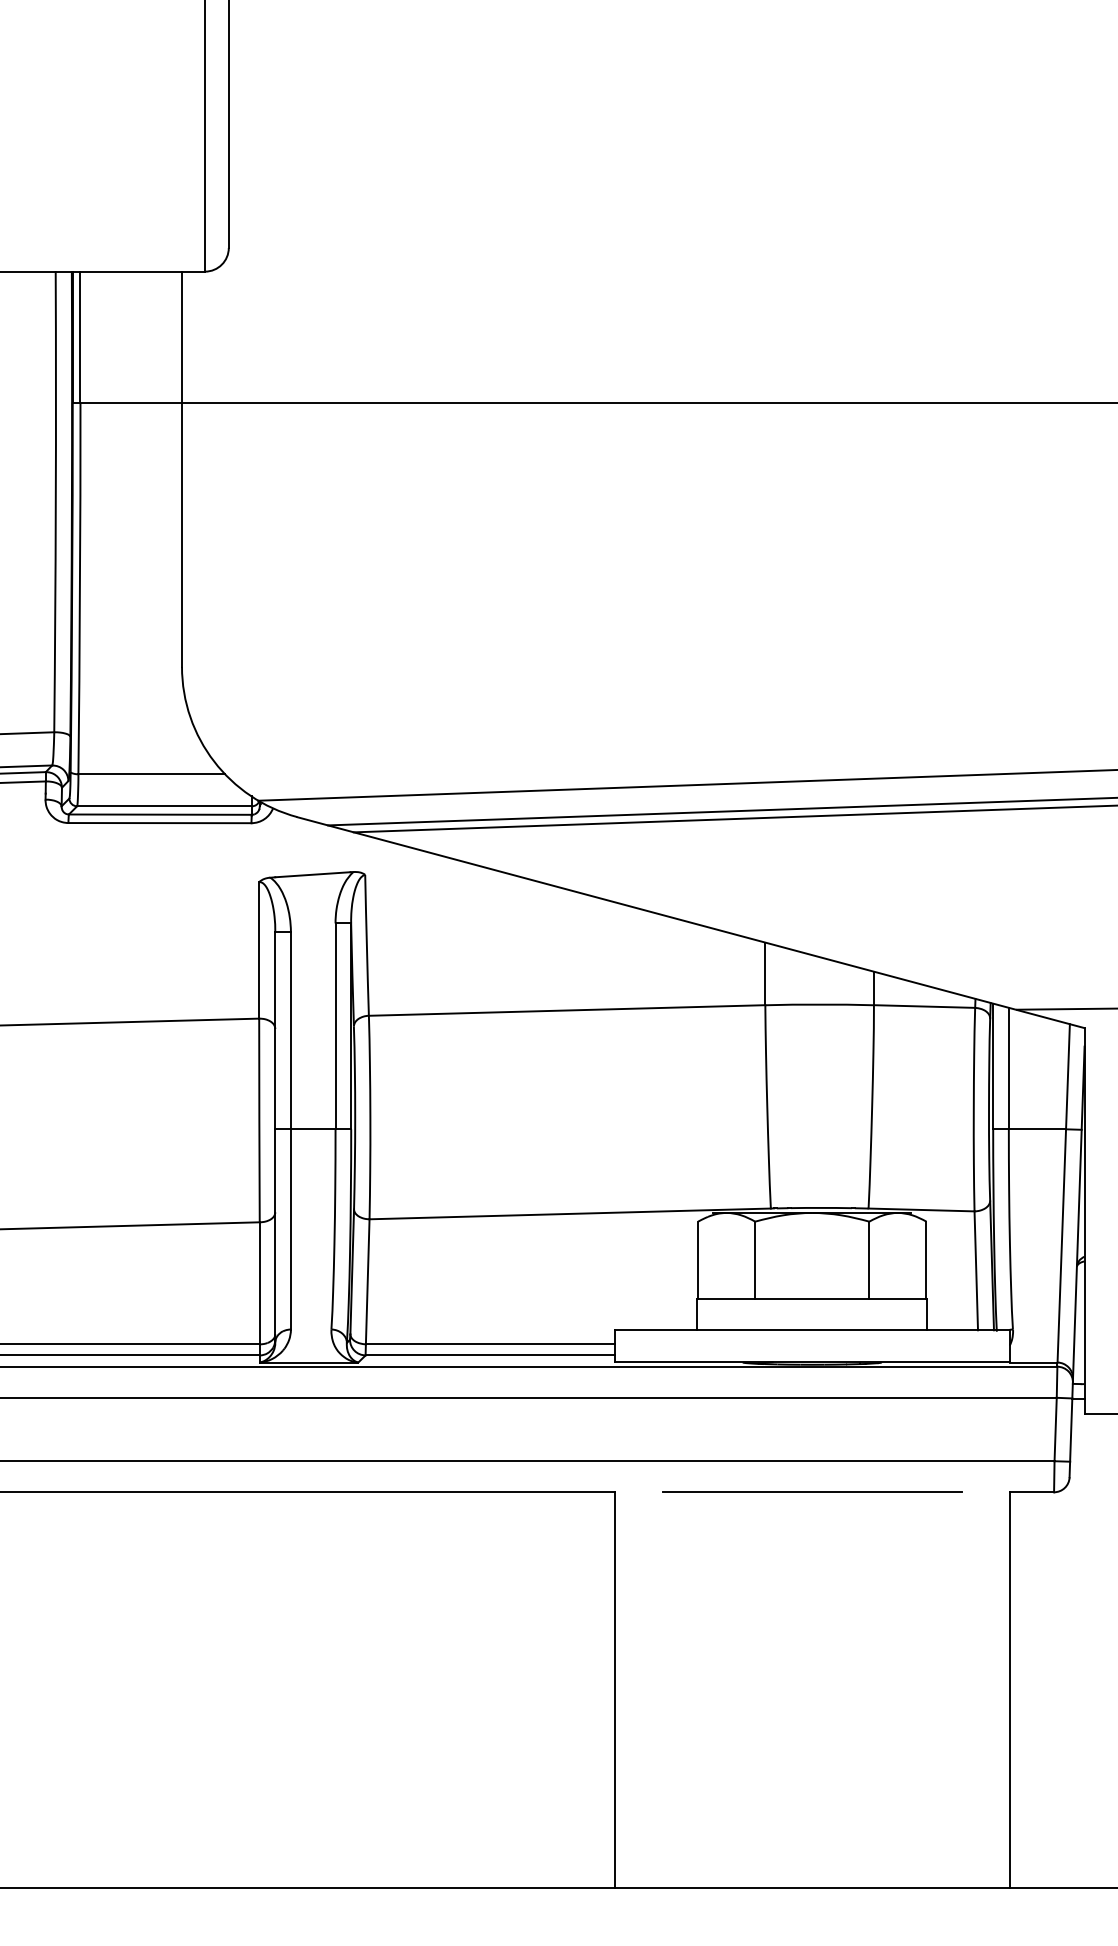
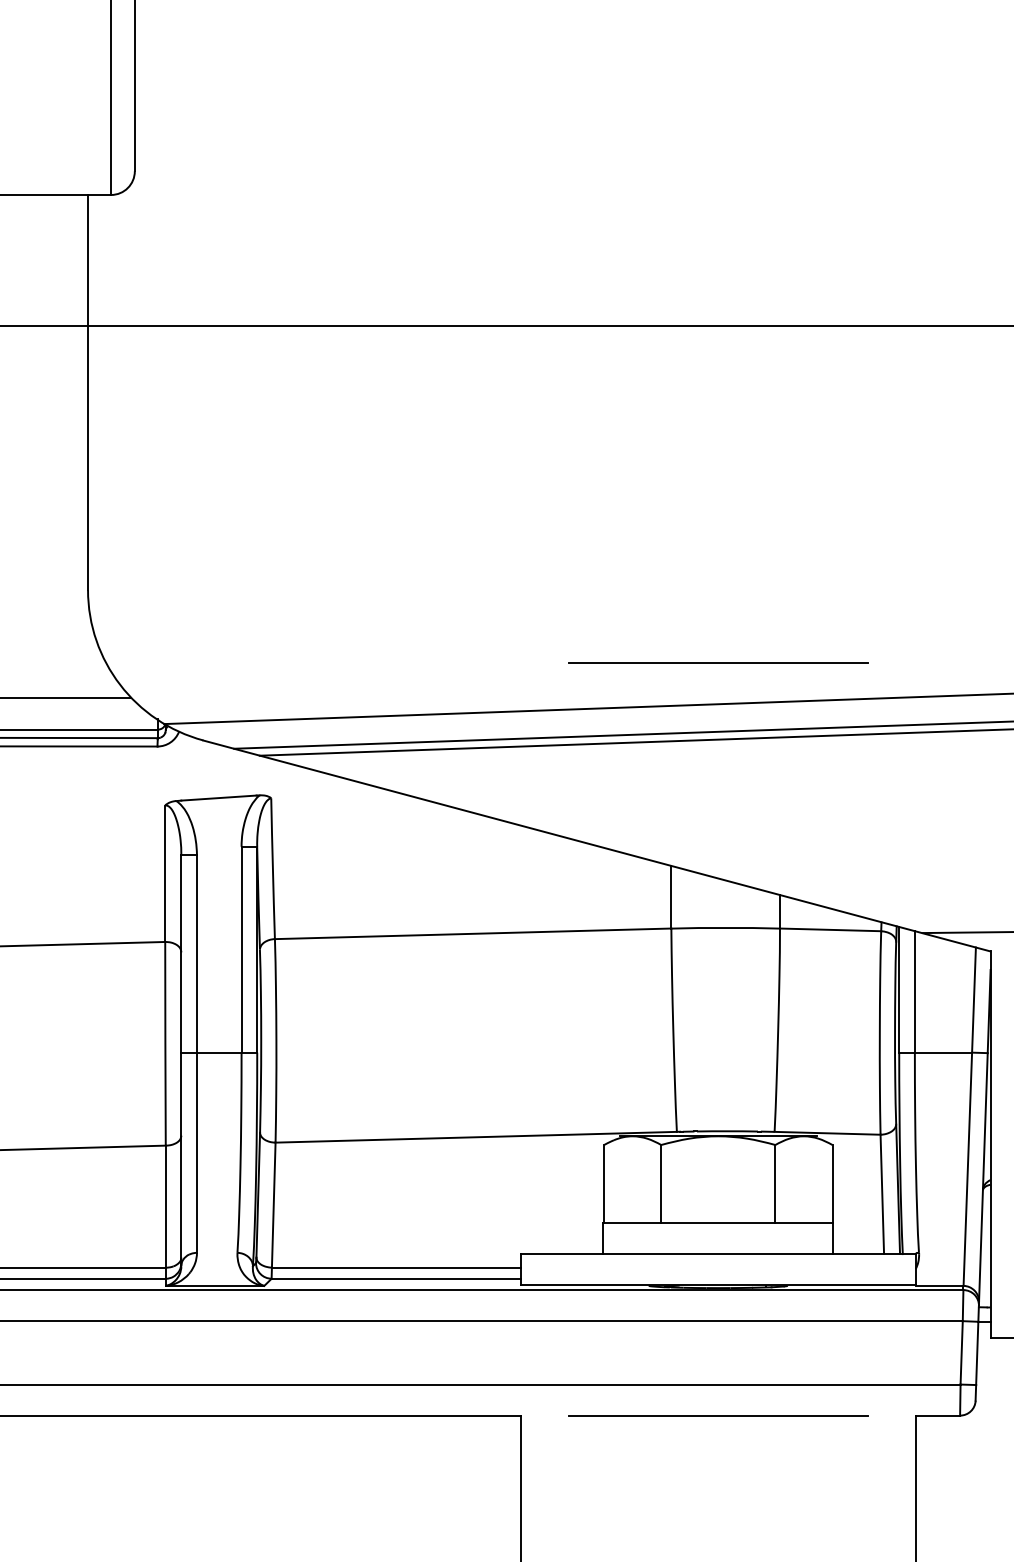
line: (812, 738) -> (718, 661), added

